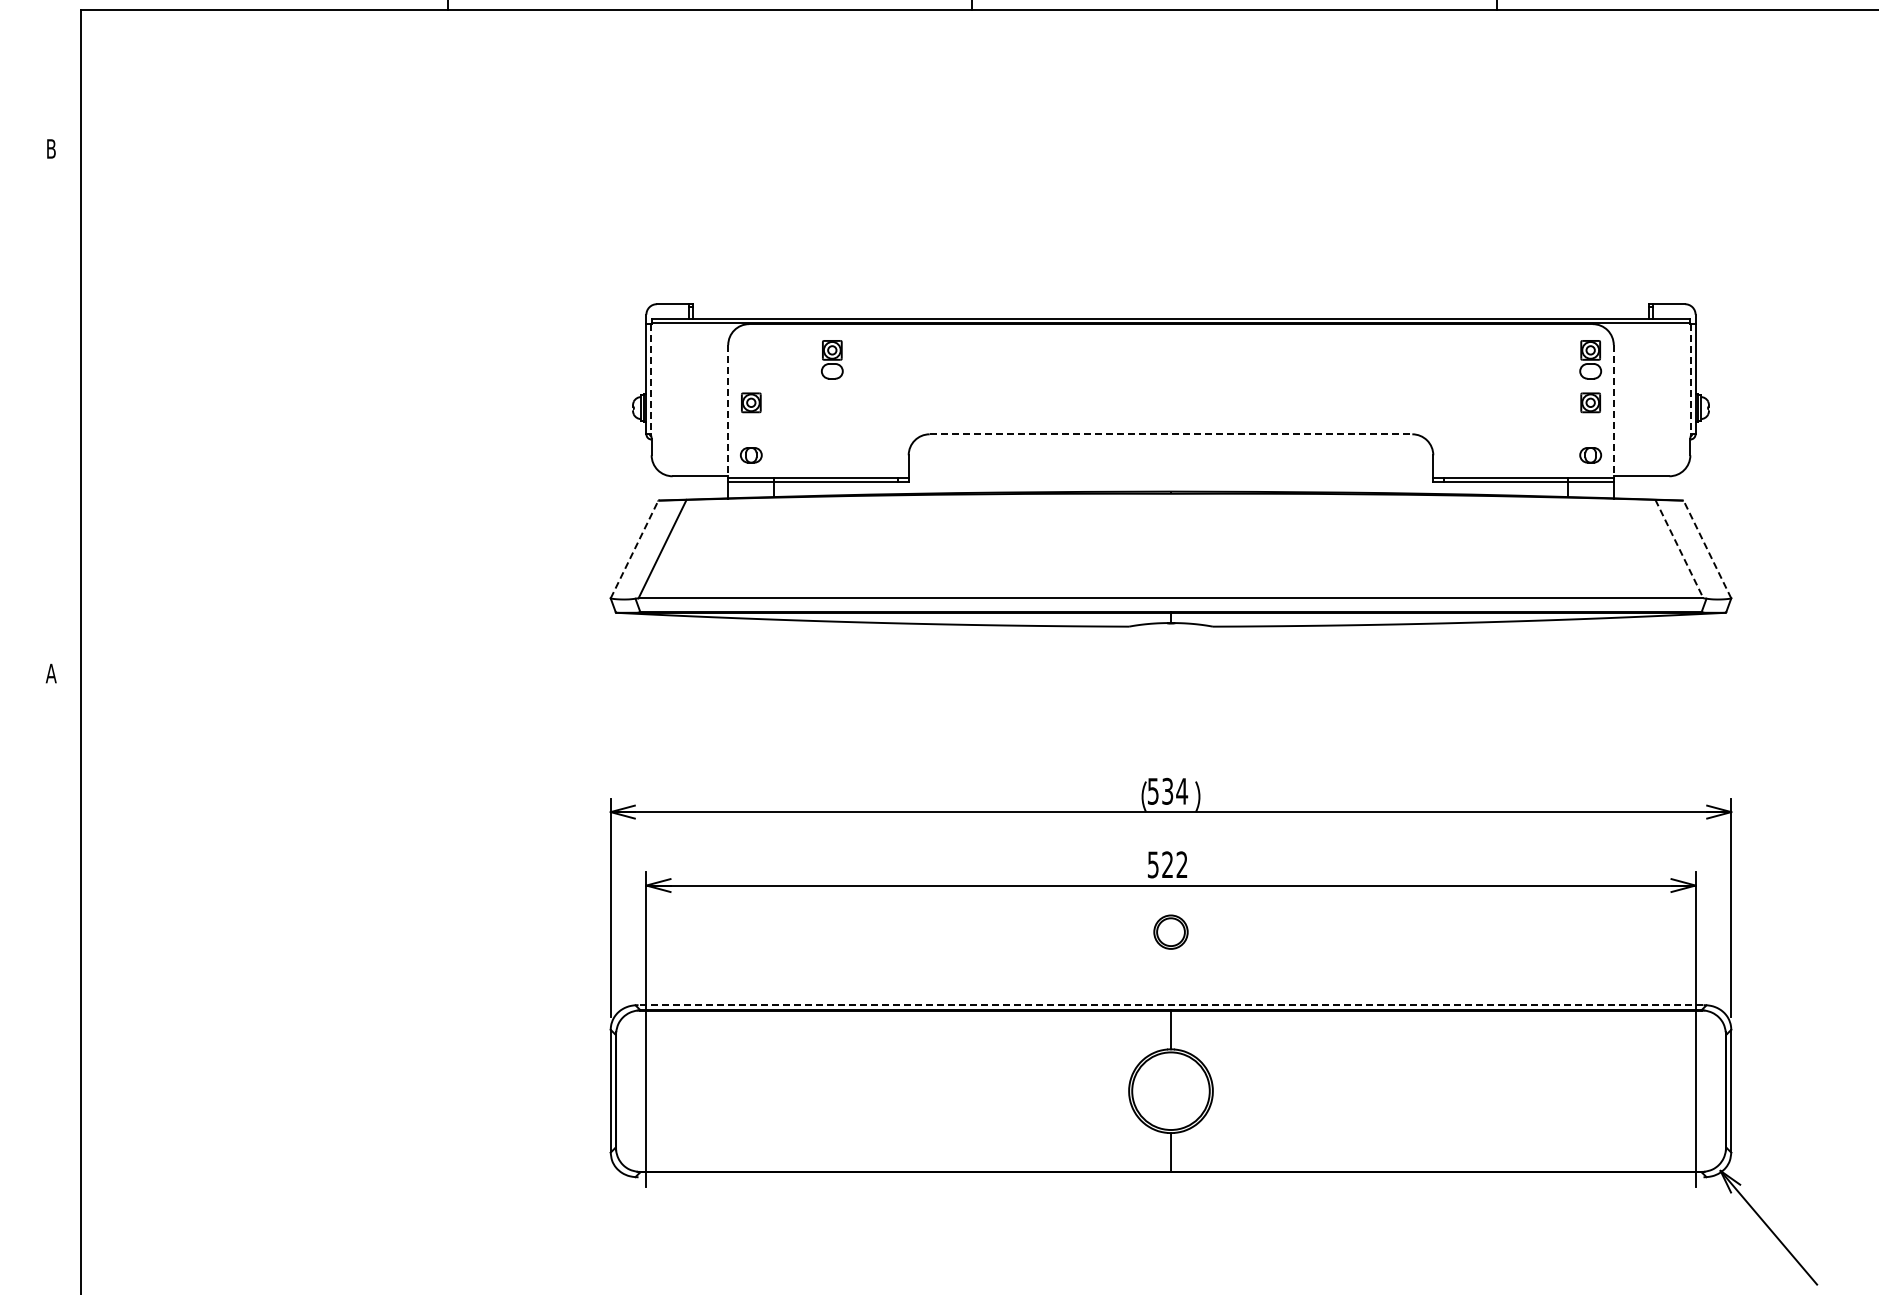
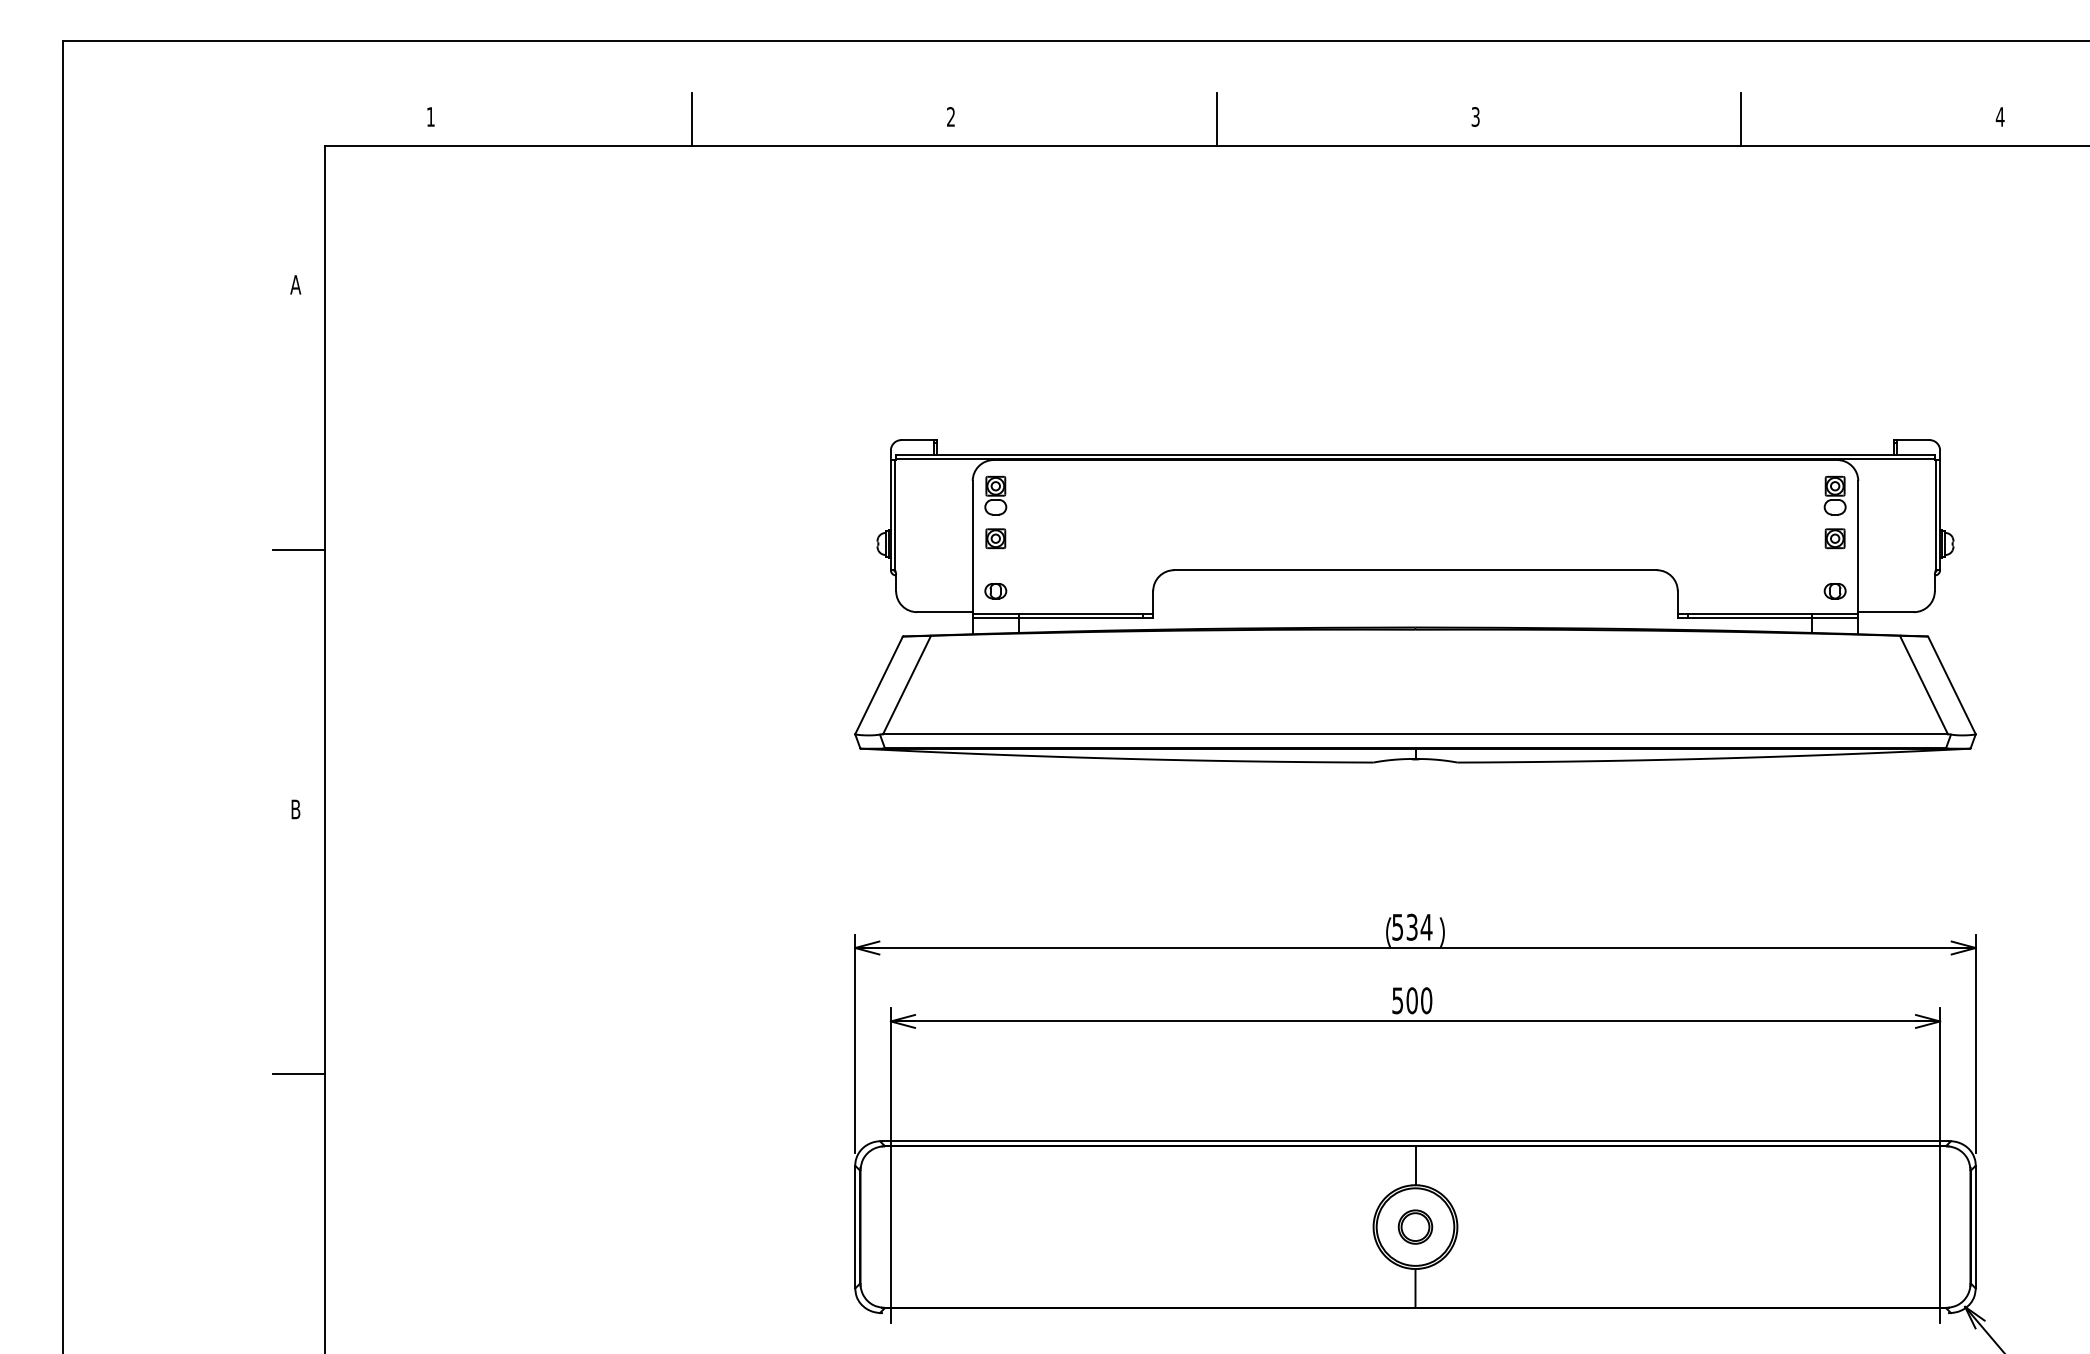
text: (51, 148) -> (295, 284), B -> A
part: (832, 359) -> (995, 495), moved
line: (651, 379) -> (895, 515), dashed -> solid
line: (1691, 379) -> (1935, 515), dashed -> solid
line: (728, 411) -> (972, 547), dashed -> solid
line: (1614, 411) -> (1858, 547), dashed -> solid
line: (54, 413) -> (298, 549), added
line: (1172, 434) -> (1416, 570), dashed -> solid
line: (635, 548) -> (879, 684), dashed -> solid
line: (1707, 548) -> (1951, 684), dashed -> solid
line: (1679, 549) -> (1923, 685), dashed -> solid
text: (51, 673) -> (295, 809), A -> B
text: (1175, 864) -> (1419, 1000), 522 -> 500
part: (1171, 931) -> (1415, 1226), moved
line: (54, 938) -> (298, 1074), added
line: (1171, 1005) -> (1415, 1141), dashed -> solid

